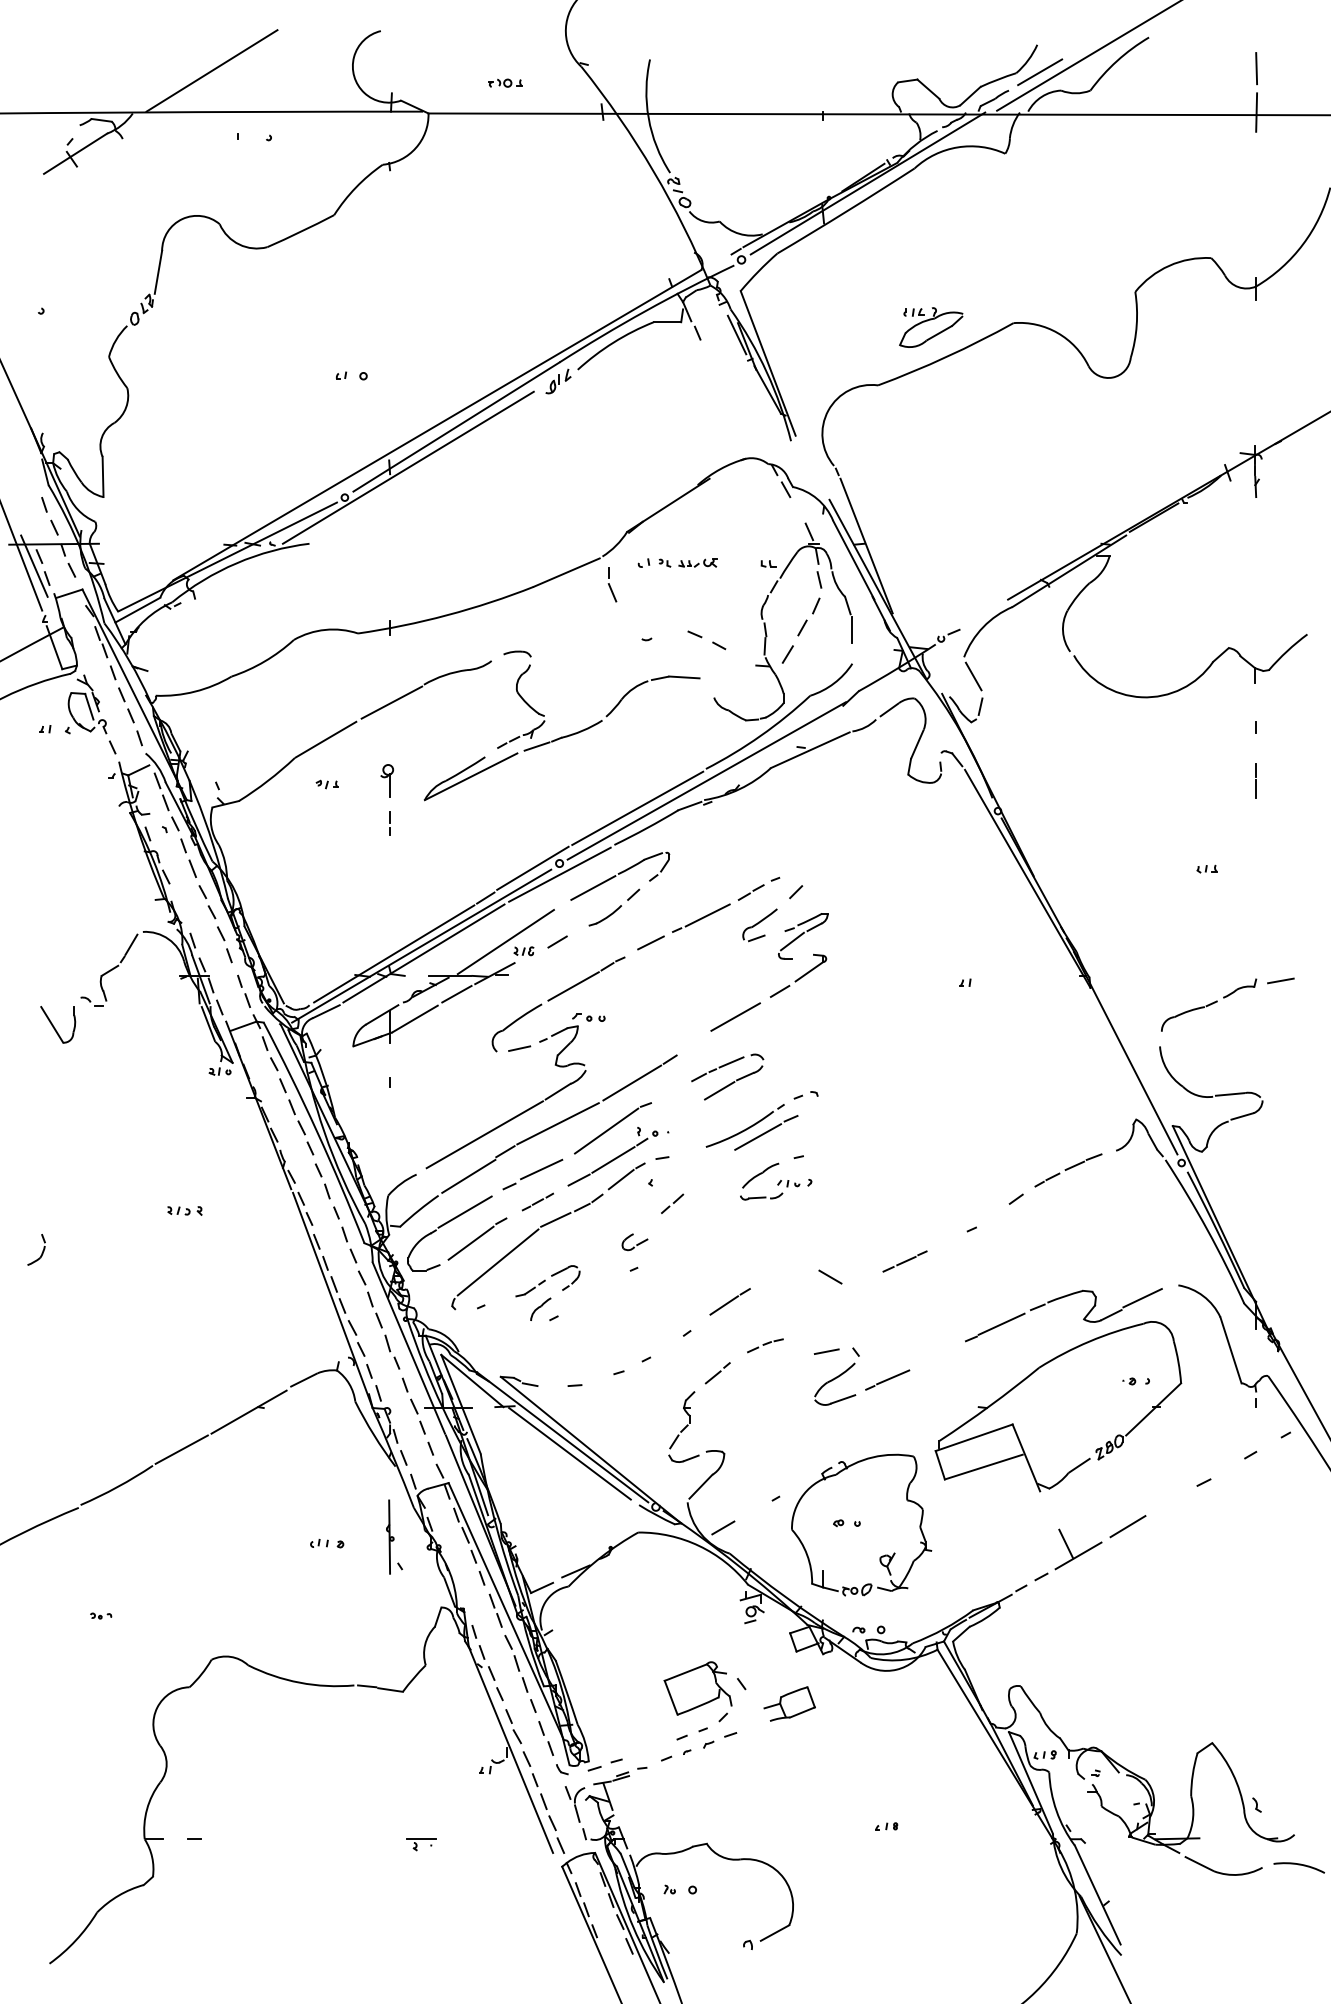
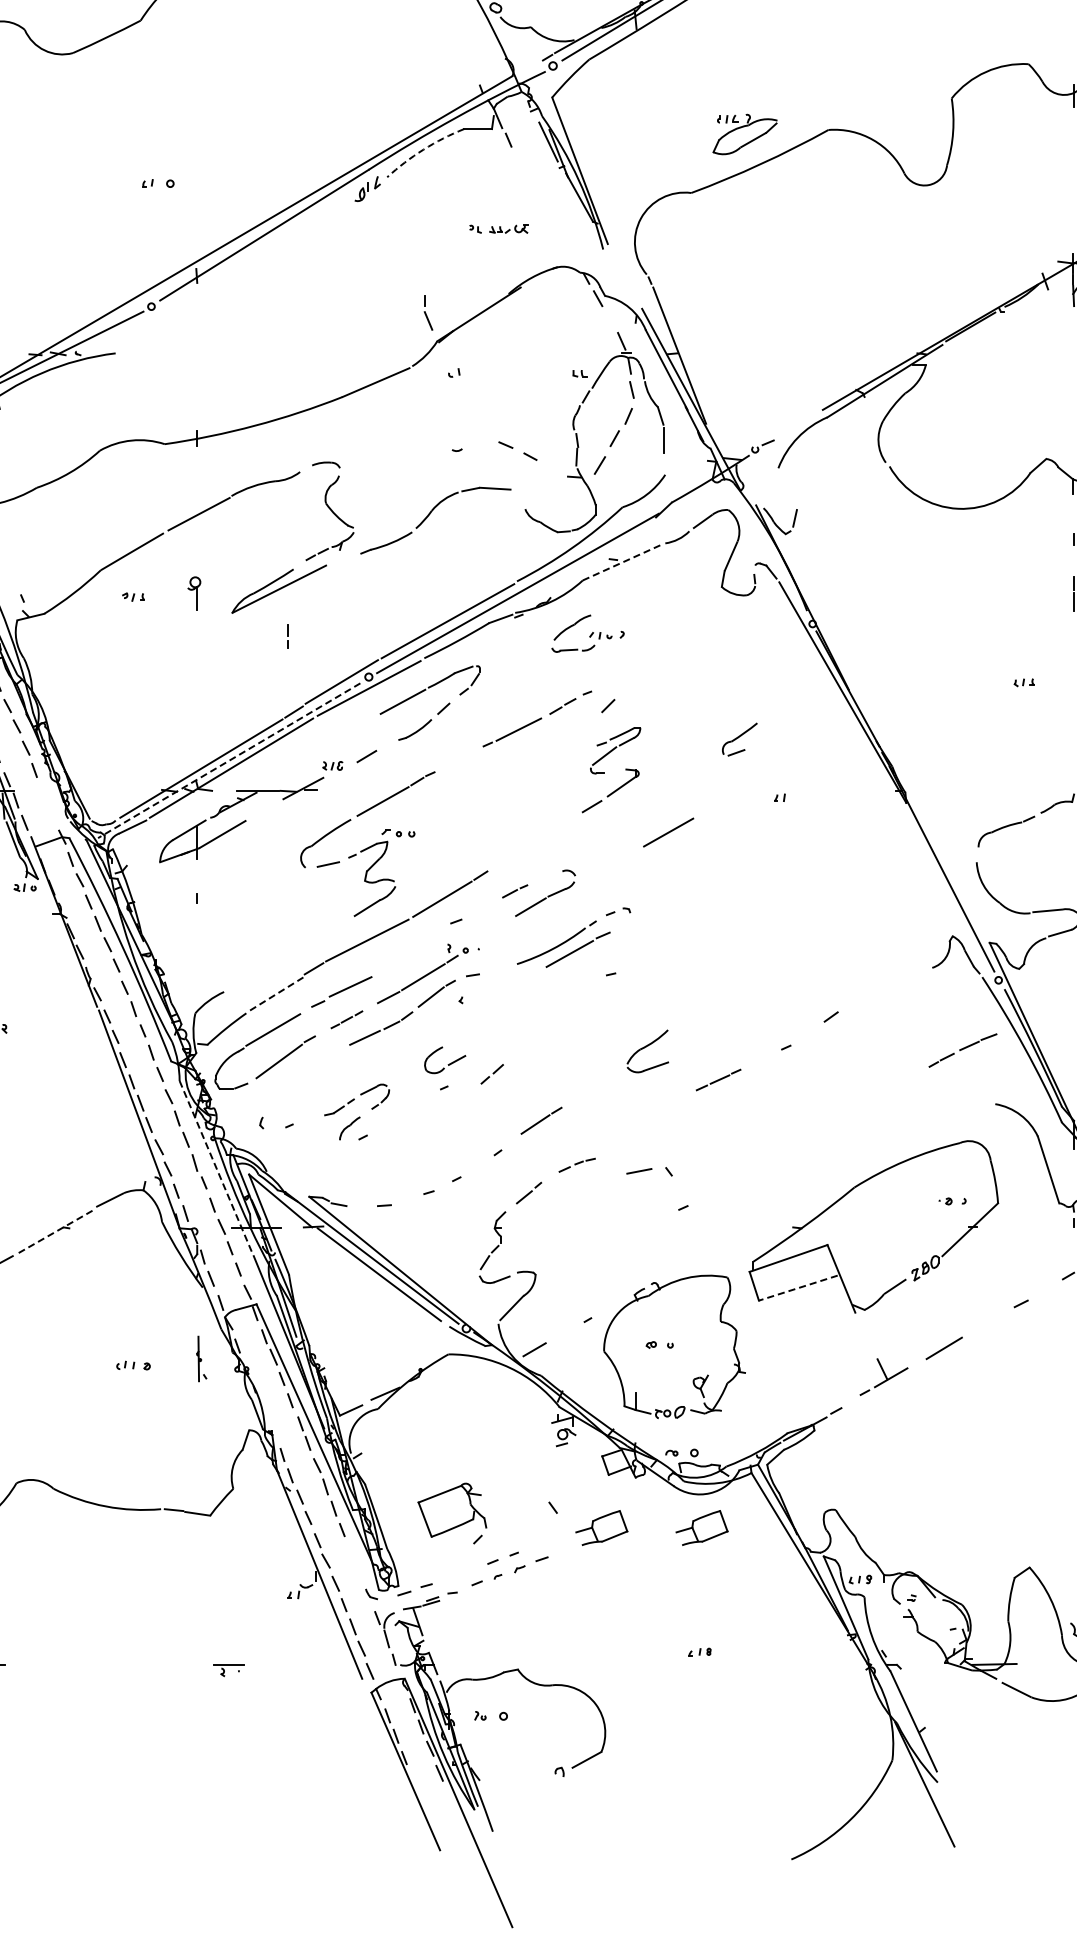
arc: (613, 342) -> (423, 149), solid -> dashed
line: (407, 467) -> (214, 276), removed
part: (687, 562) -> (498, 228), moved
part: (612, 584) -> (428, 312), moved
line: (973, 676) -> (787, 487), removed
line: (536, 746) -> (345, 558), removed
line: (810, 750) -> (622, 562), solid -> dashed
line: (389, 823) -> (287, 636), moved
part: (759, 925) -> (739, 739), moved
line: (505, 941) -> (314, 756), removed
line: (650, 942) -> (460, 757), removed
line: (421, 946) -> (229, 761), solid -> dashed
part: (243, 990) -> (48, 805), removed
line: (456, 993) -> (264, 808), removed
line: (735, 1016) -> (668, 831), moved
line: (731, 1062) -> (542, 878), removed
line: (606, 1130) -> (416, 947), removed
line: (484, 1134) -> (292, 951), removed
part: (1068, 1170) -> (963, 1050), moved
line: (469, 1176) -> (277, 993), solid -> dashed
part: (776, 1181) -> (588, 633), moved
line: (672, 1202) -> (492, 1072), moved
part: (634, 1242) -> (444, 1060), size x1.6
line: (497, 1262) -> (305, 1081), removed
line: (830, 1276) -> (643, 1095), removed
part: (1059, 1299) -> (874, 1118), removed
line: (408, 1348) -> (215, 1168), solid -> dashed
line: (893, 1377) -> (706, 1197), removed
part: (835, 1383) -> (648, 1050), moved
line: (248, 1412) -> (53, 1232), solid -> dashed
line: (983, 1467) -> (798, 1288), solid -> dashed
part: (394, 1536) -> (201, 1358), size x0.6
part: (1068, 1554) -> (884, 1376), size x0.7
part: (697, 1691) -> (451, 1513), moved
part: (888, 1703) -> (701, 1527), added
part: (546, 1738) -> (355, 1562), removed

